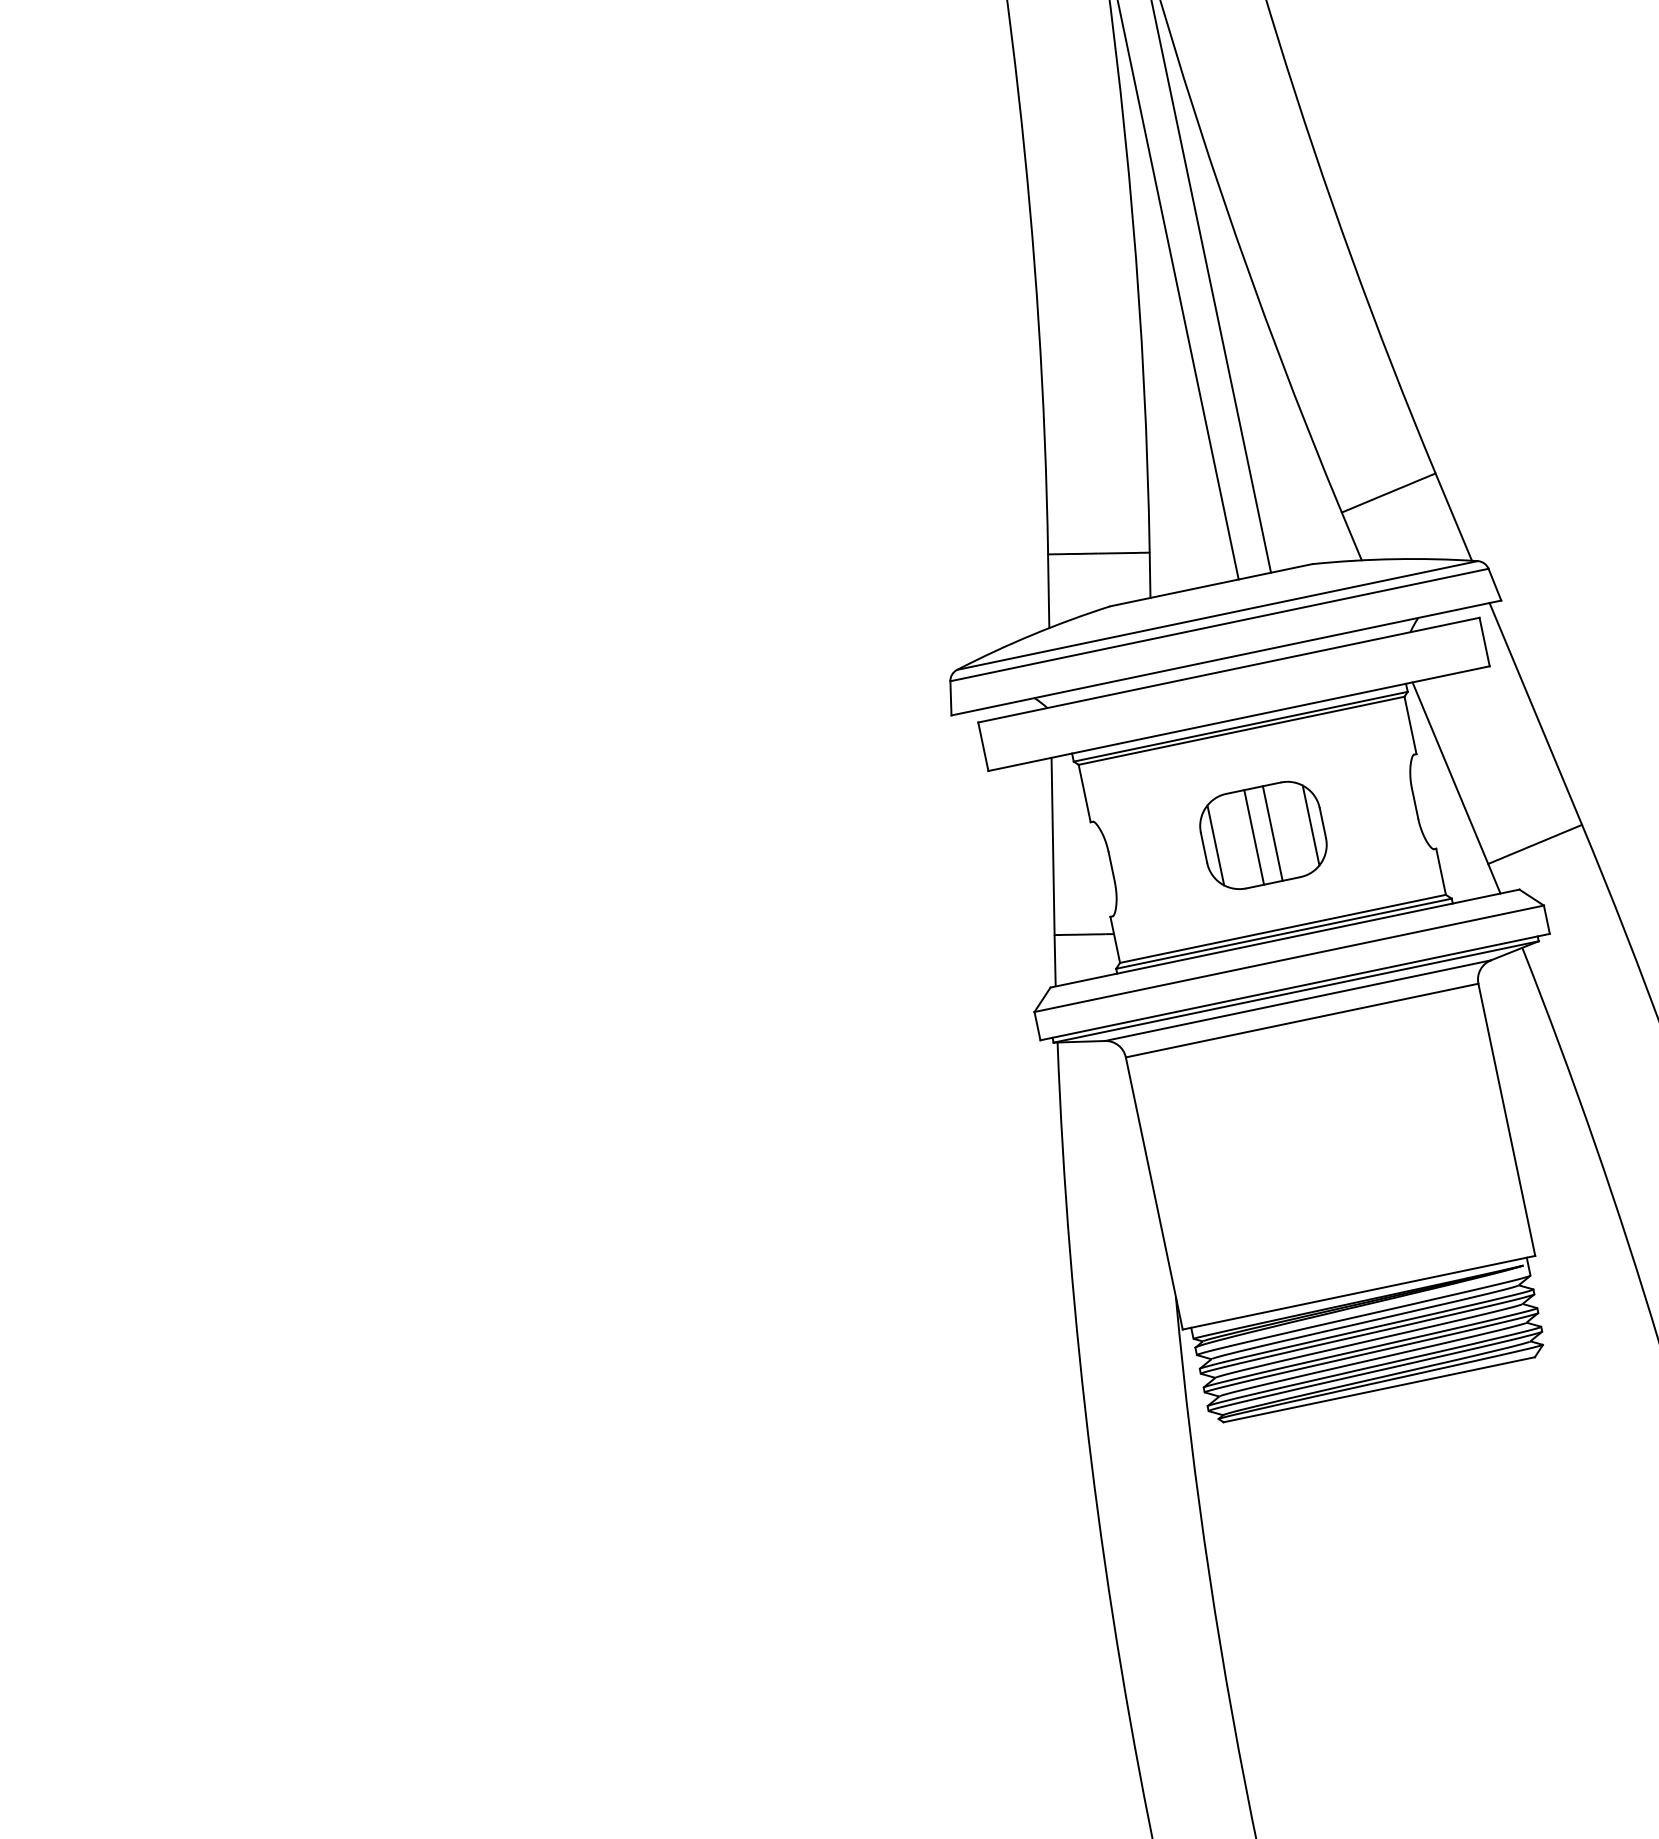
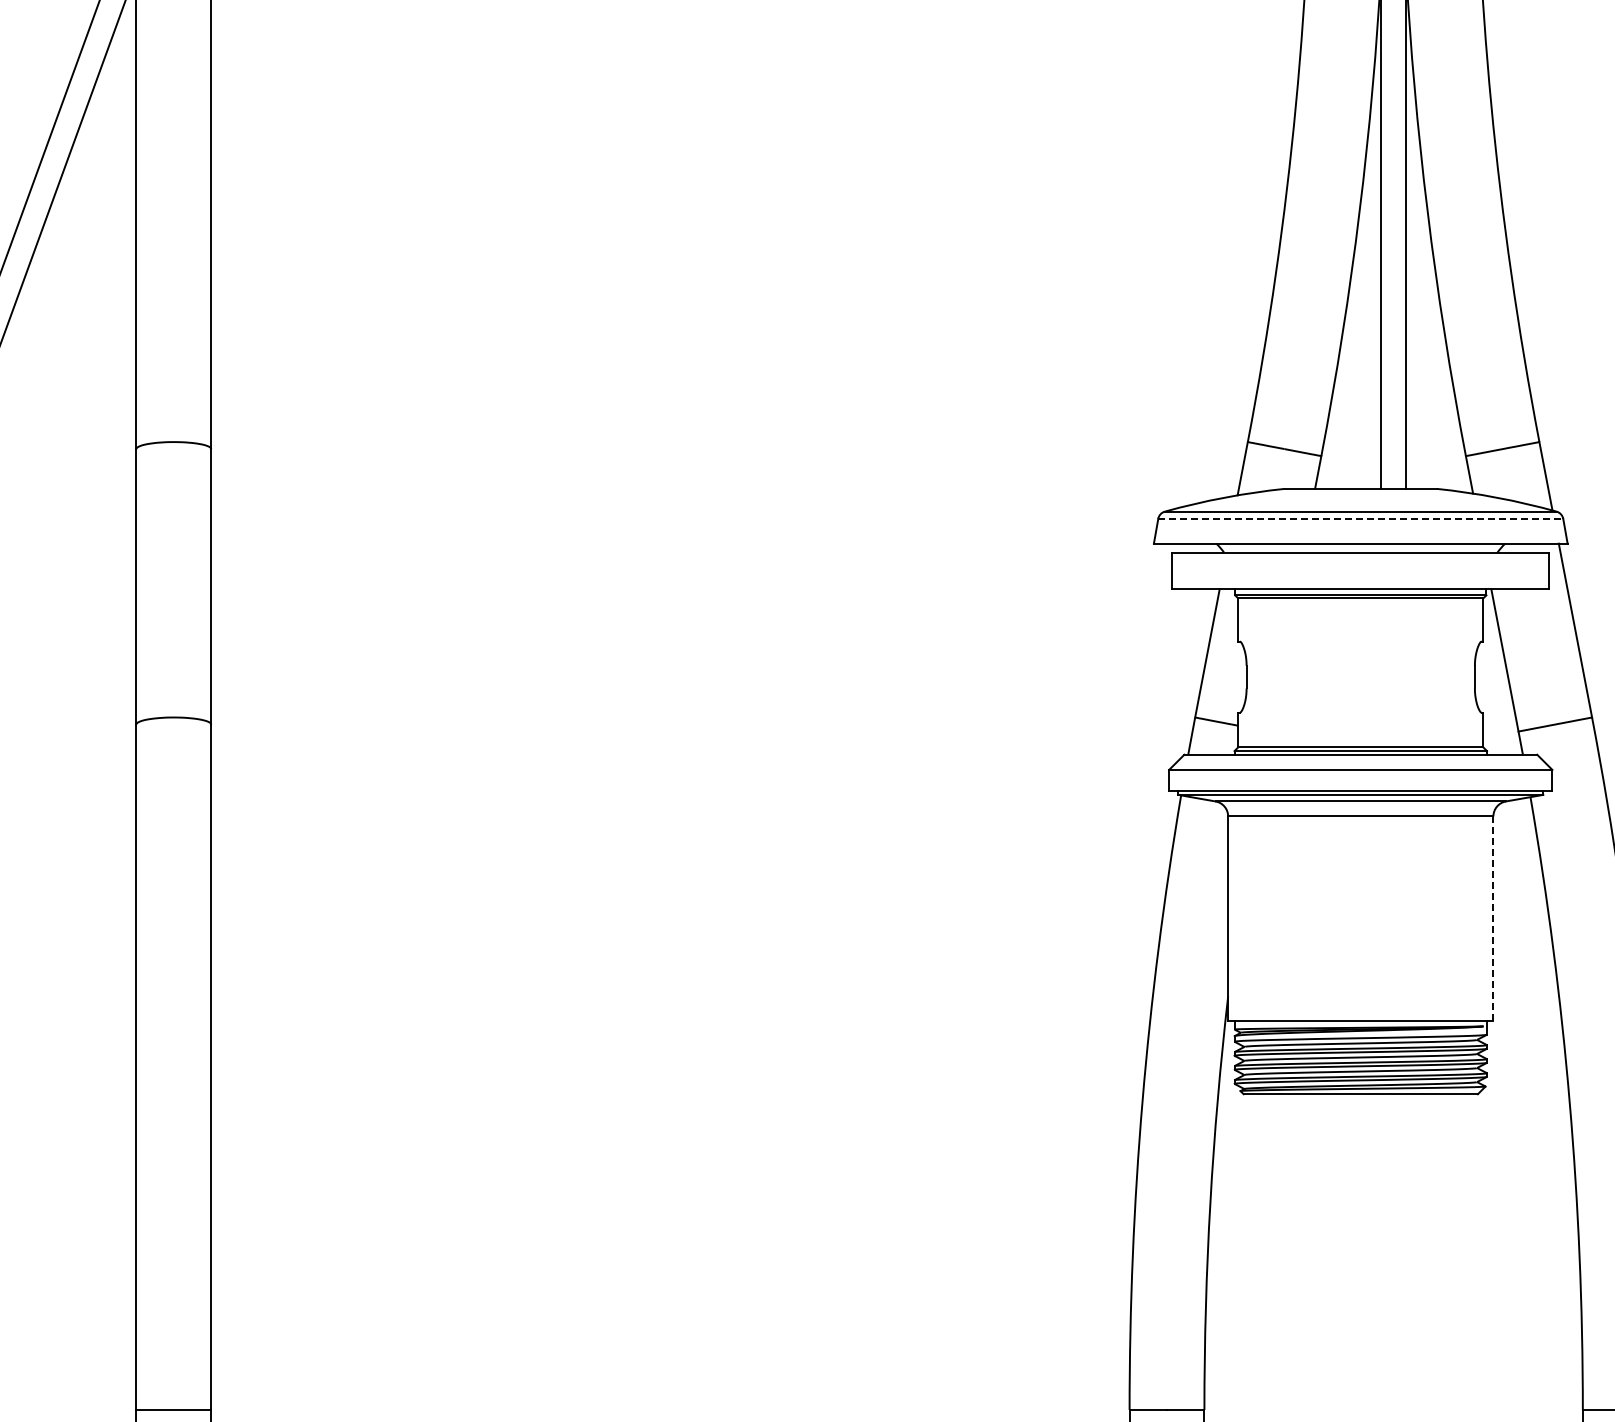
line: (1220, 624) -> (1361, 518), solid -> dashed
part: (1262, 834) -> (1360, 676), removed
line: (1506, 1119) -> (1493, 918), solid -> dashed

